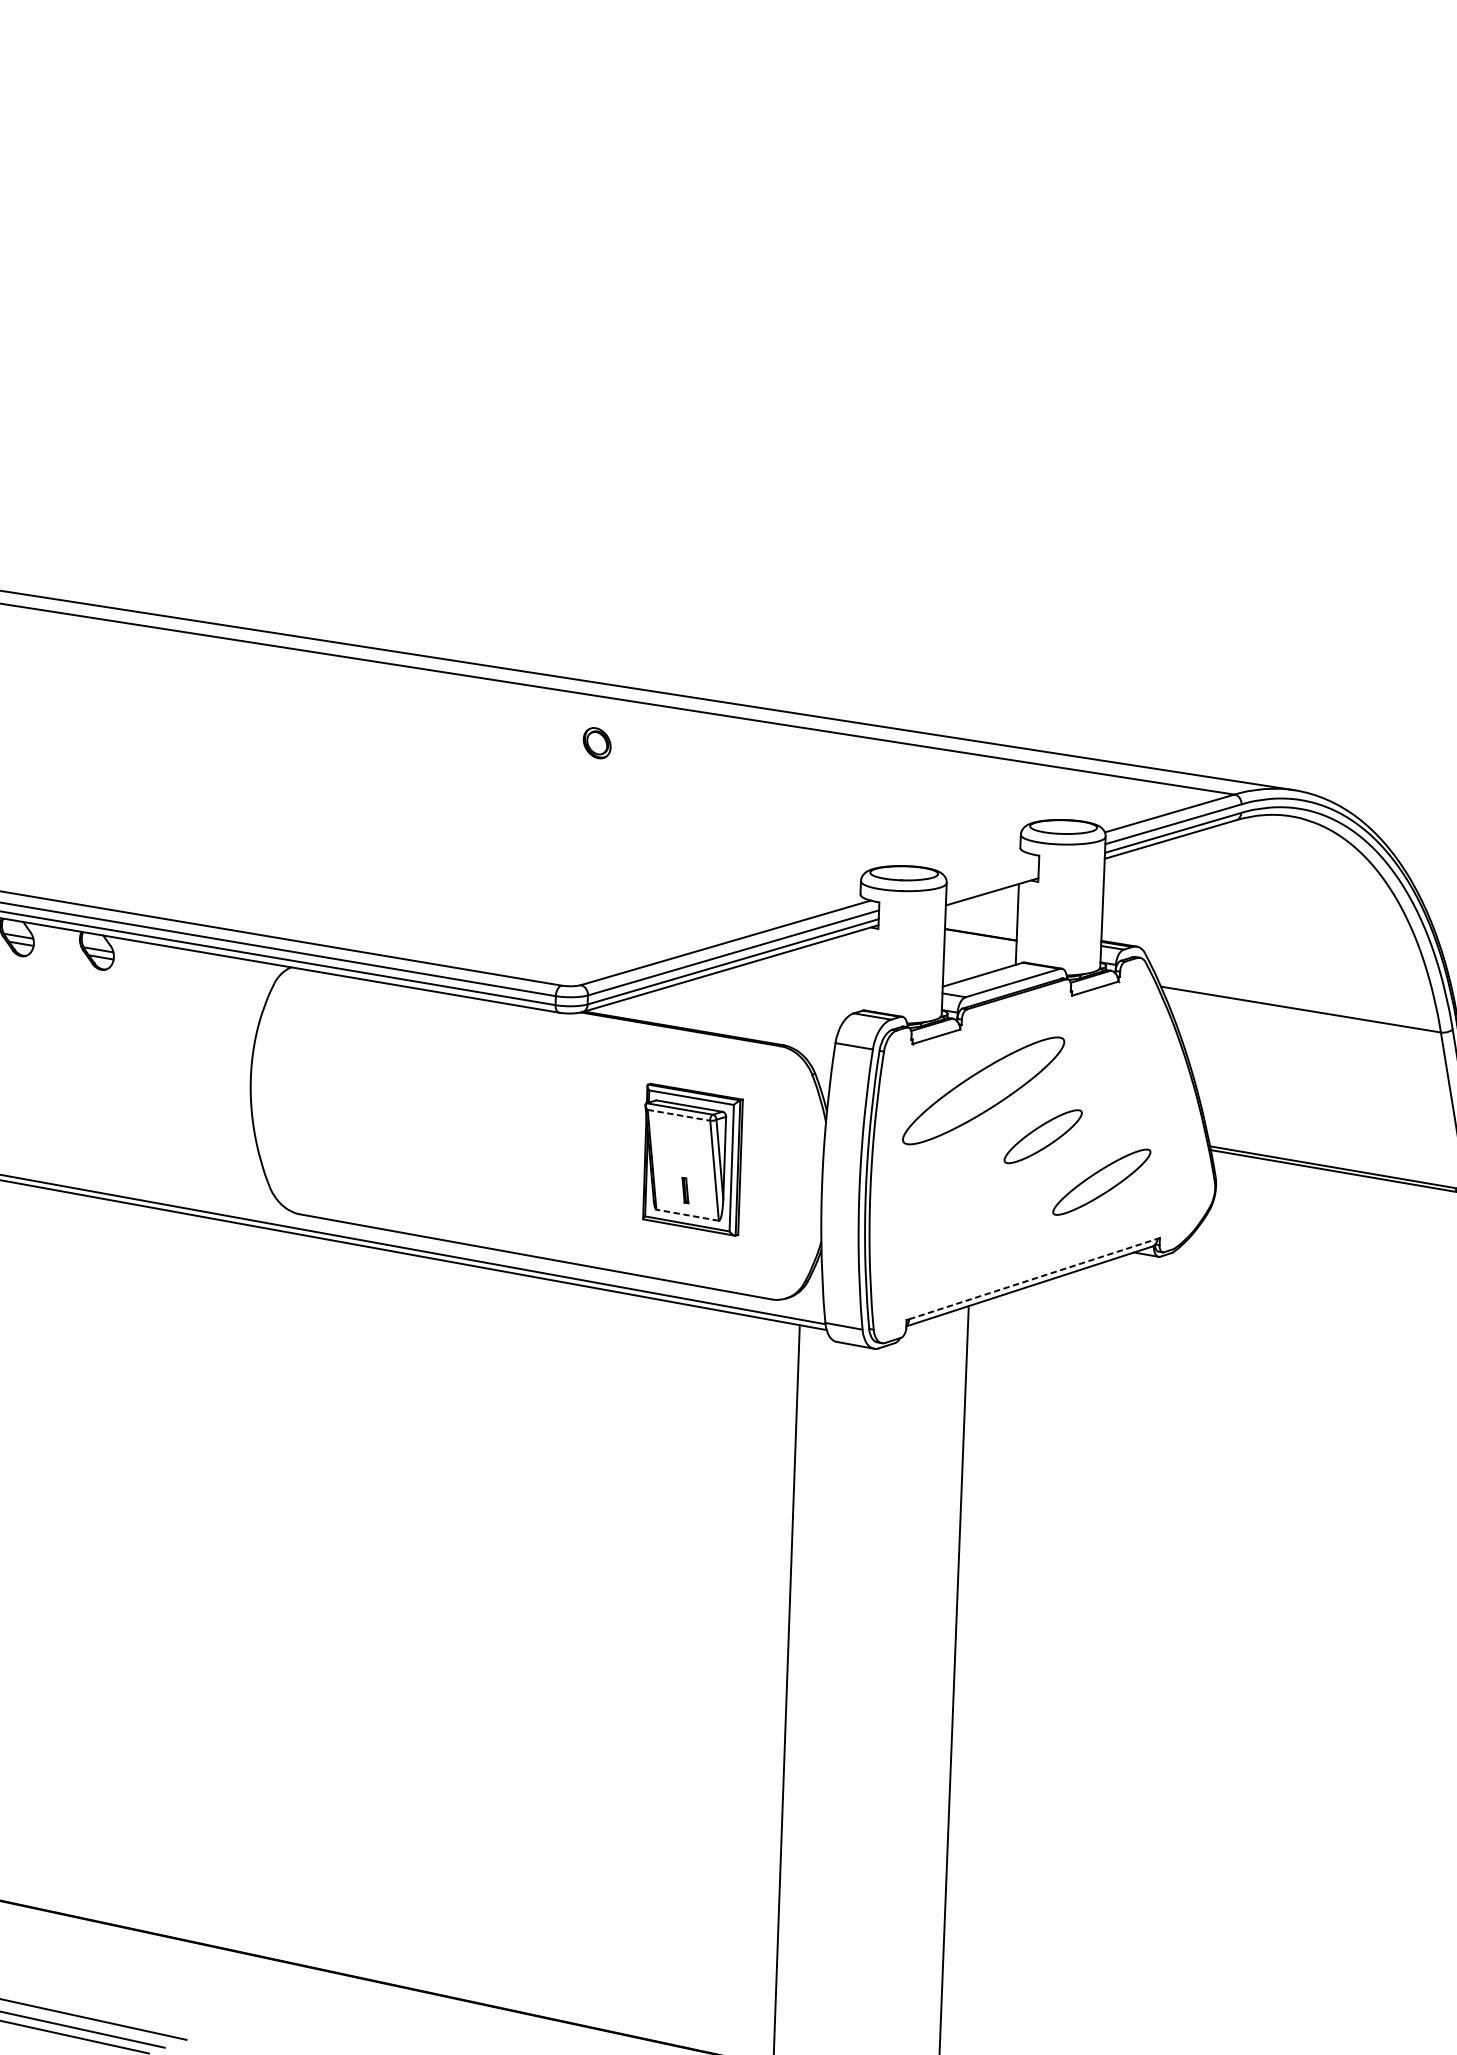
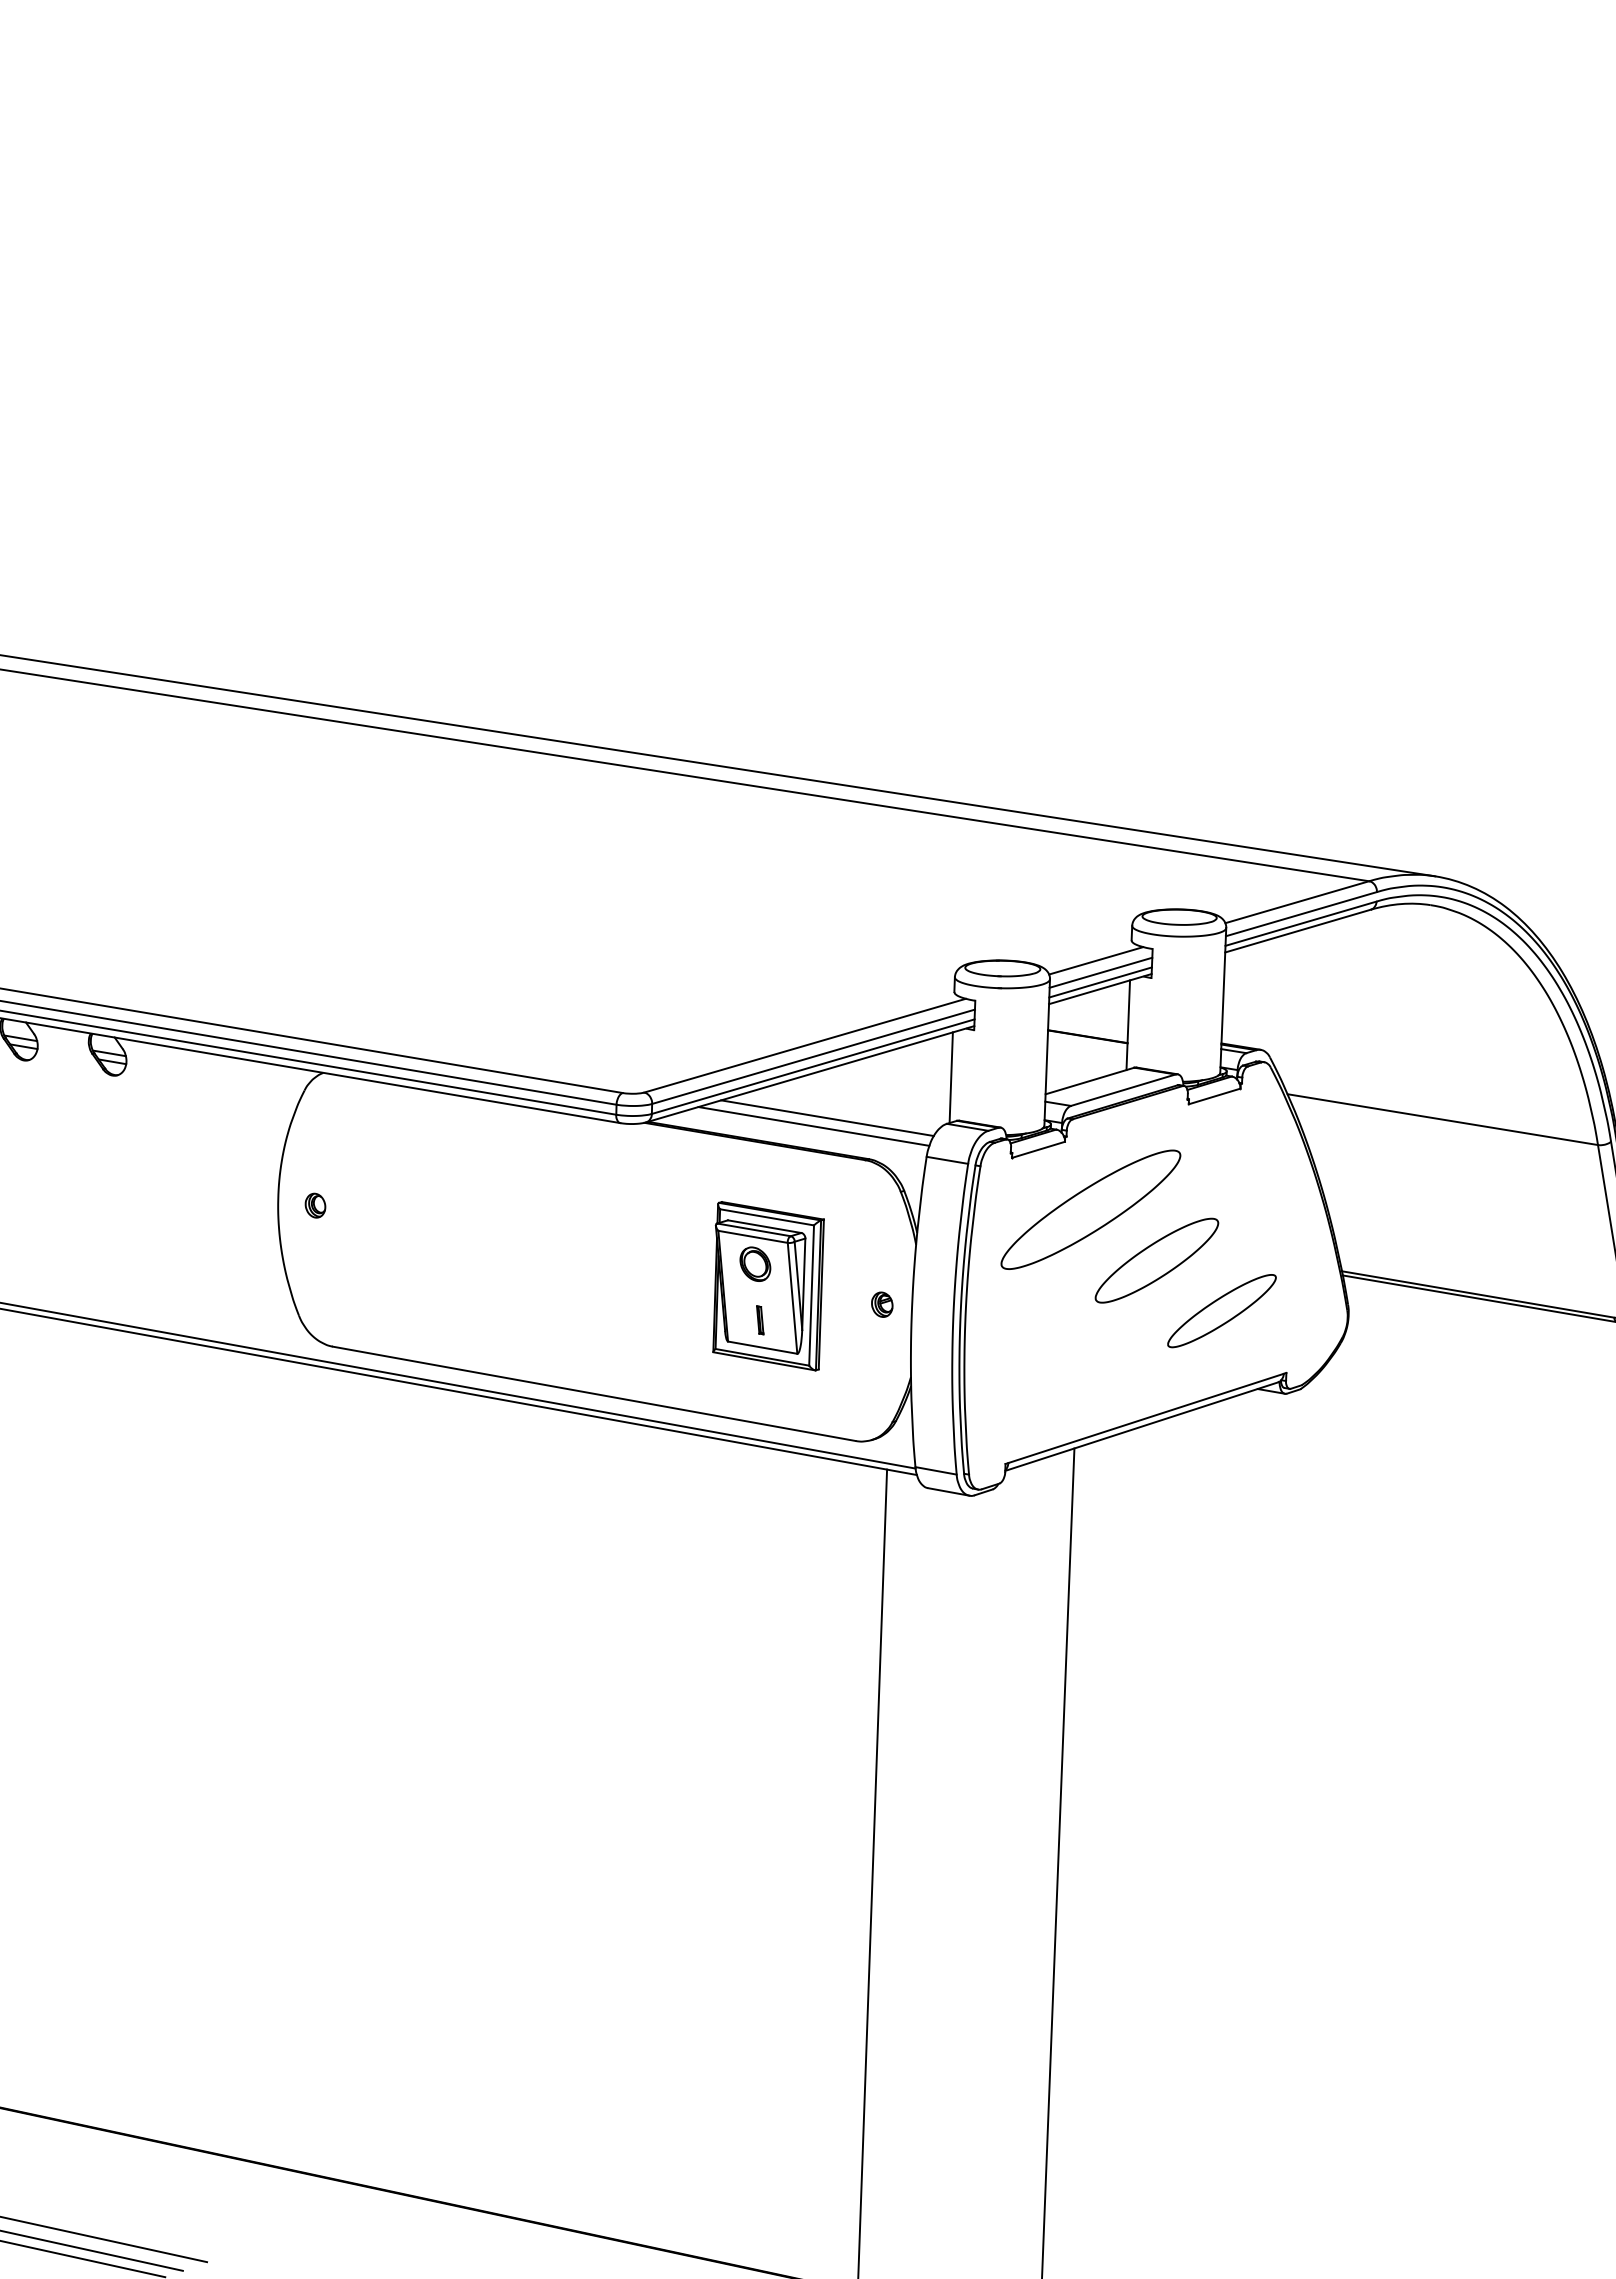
part: (597, 742) -> (755, 1263), moved
line: (988, 866) -> (1096, 960), added
line: (992, 876) -> (1100, 972), added
line: (992, 885) -> (1100, 982), added
line: (857, 971) -> (950, 1077), added
line: (746, 1008) -> (827, 1118), added
line: (733, 1015) -> (813, 1126), added
part: (284, 1087) -> (315, 1205), added
line: (679, 1114) -> (753, 1236), dashed -> solid
part: (1042, 1136) -> (1156, 1260), size x1.43
part: (795, 1176) -> (882, 1304), added
line: (687, 1215) -> (762, 1347), dashed -> solid
line: (1033, 1279) -> (1146, 1418), dashed -> solid

